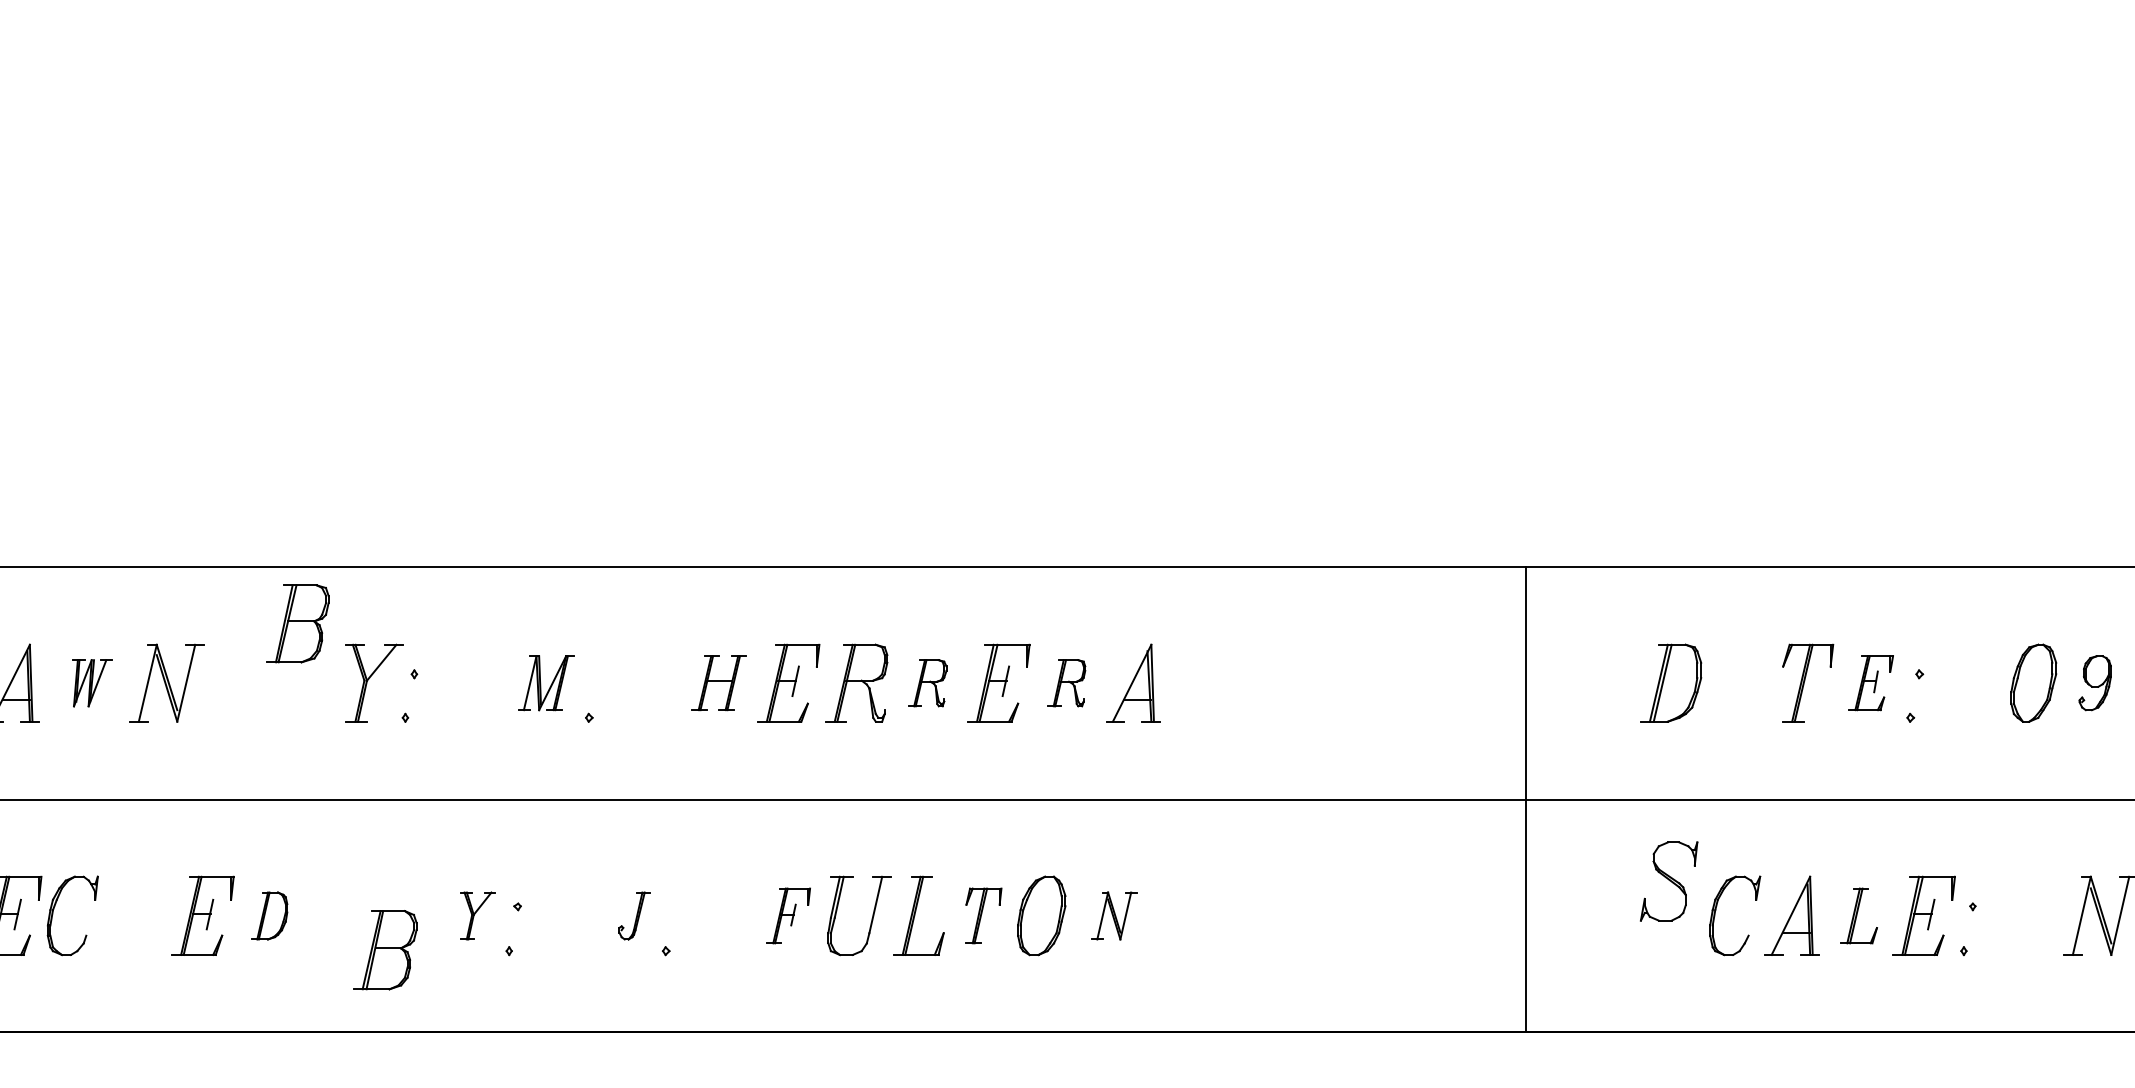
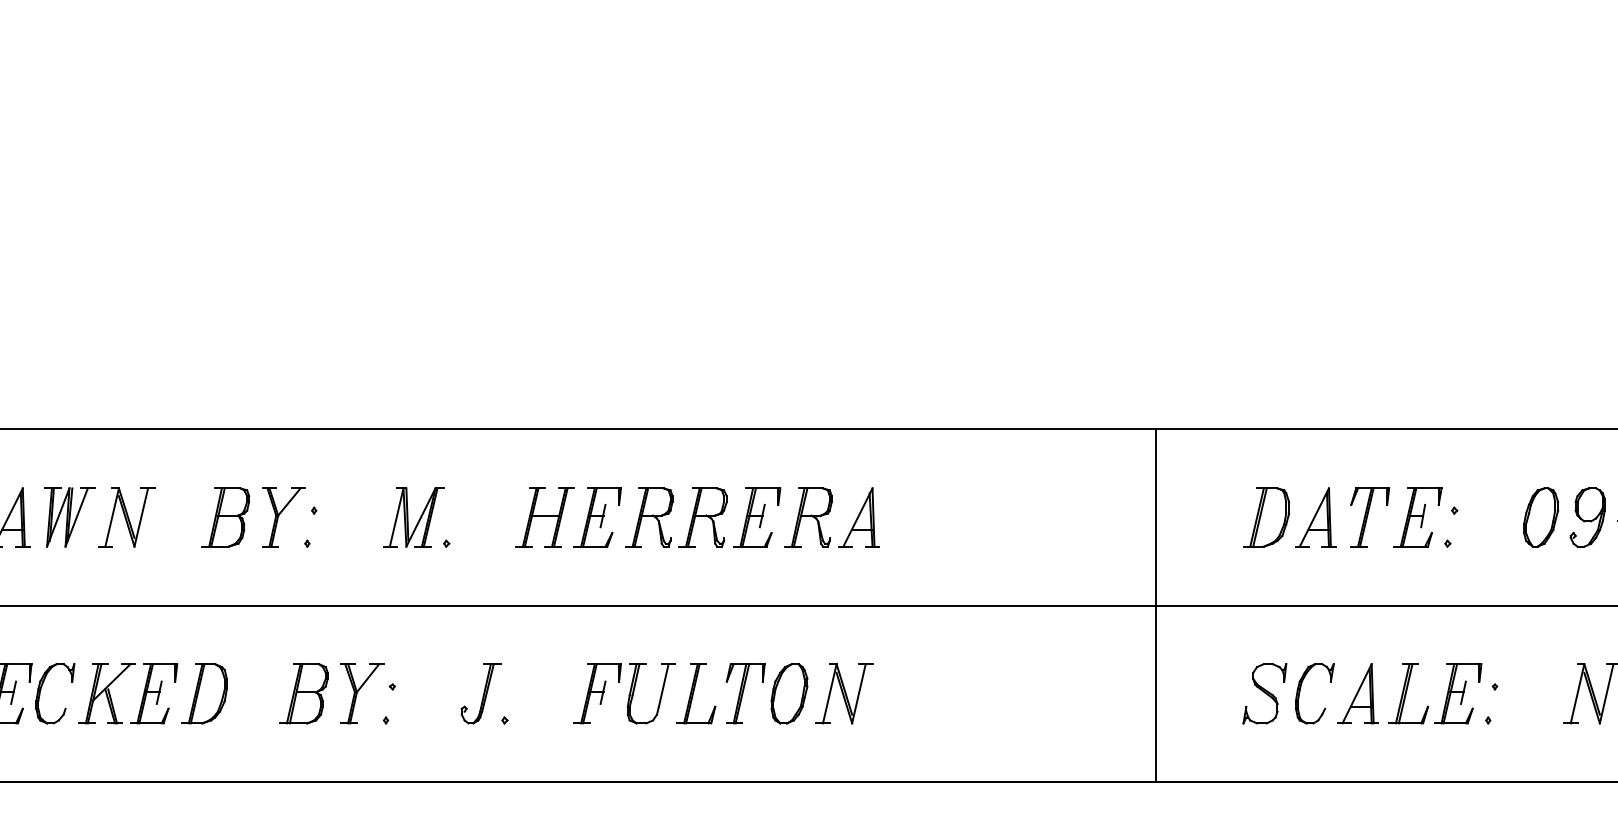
part: (297, 623) -> (225, 517), moved
part: (91, 683) -> (69, 517), size x1.67
part: (545, 683) -> (413, 517), size x1.43
part: (718, 683) -> (544, 517), size x1.43
part: (926, 683) -> (702, 517), size x1.67
part: (1066, 683) -> (808, 517), size x1.67
part: (1735, 683) -> (1315, 517), added
part: (1870, 683) -> (1417, 517), size x1.43
part: (2094, 683) -> (1587, 517), size x1.43
part: (1668, 881) -> (1264, 693), moved
part: (140, 915) -> (106, 693), added
part: (269, 915) -> (204, 693), size x1.67
part: (478, 915) -> (362, 693), size x1.67
part: (633, 915) -> (480, 693), size x1.67
part: (788, 915) -> (597, 693), size x1.43
part: (983, 915) -> (745, 693), size x1.43
part: (1114, 915) -> (844, 693), size x1.67
part: (1858, 915) -> (1408, 693), size x1.43
part: (384, 949) -> (303, 693), moved

